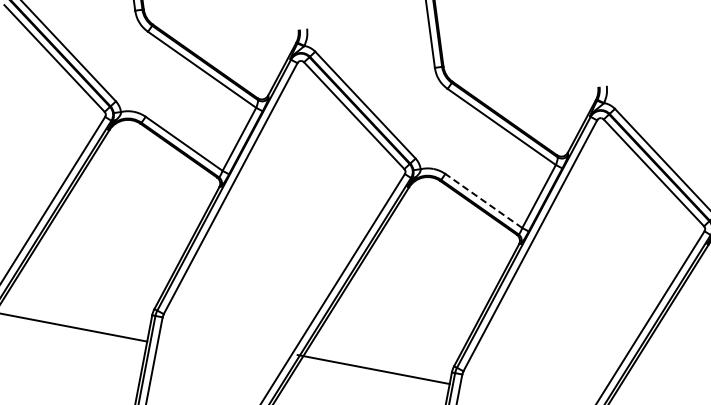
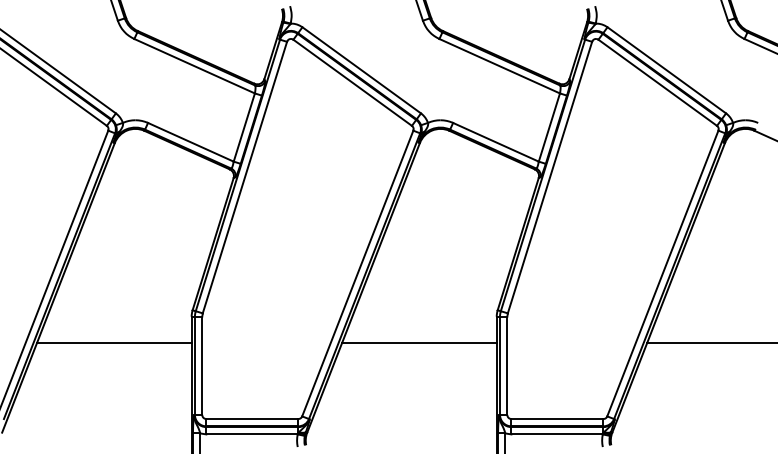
line: (483, 201) -> (495, 142), dashed -> solid
line: (372, 369) -> (418, 343), moved

